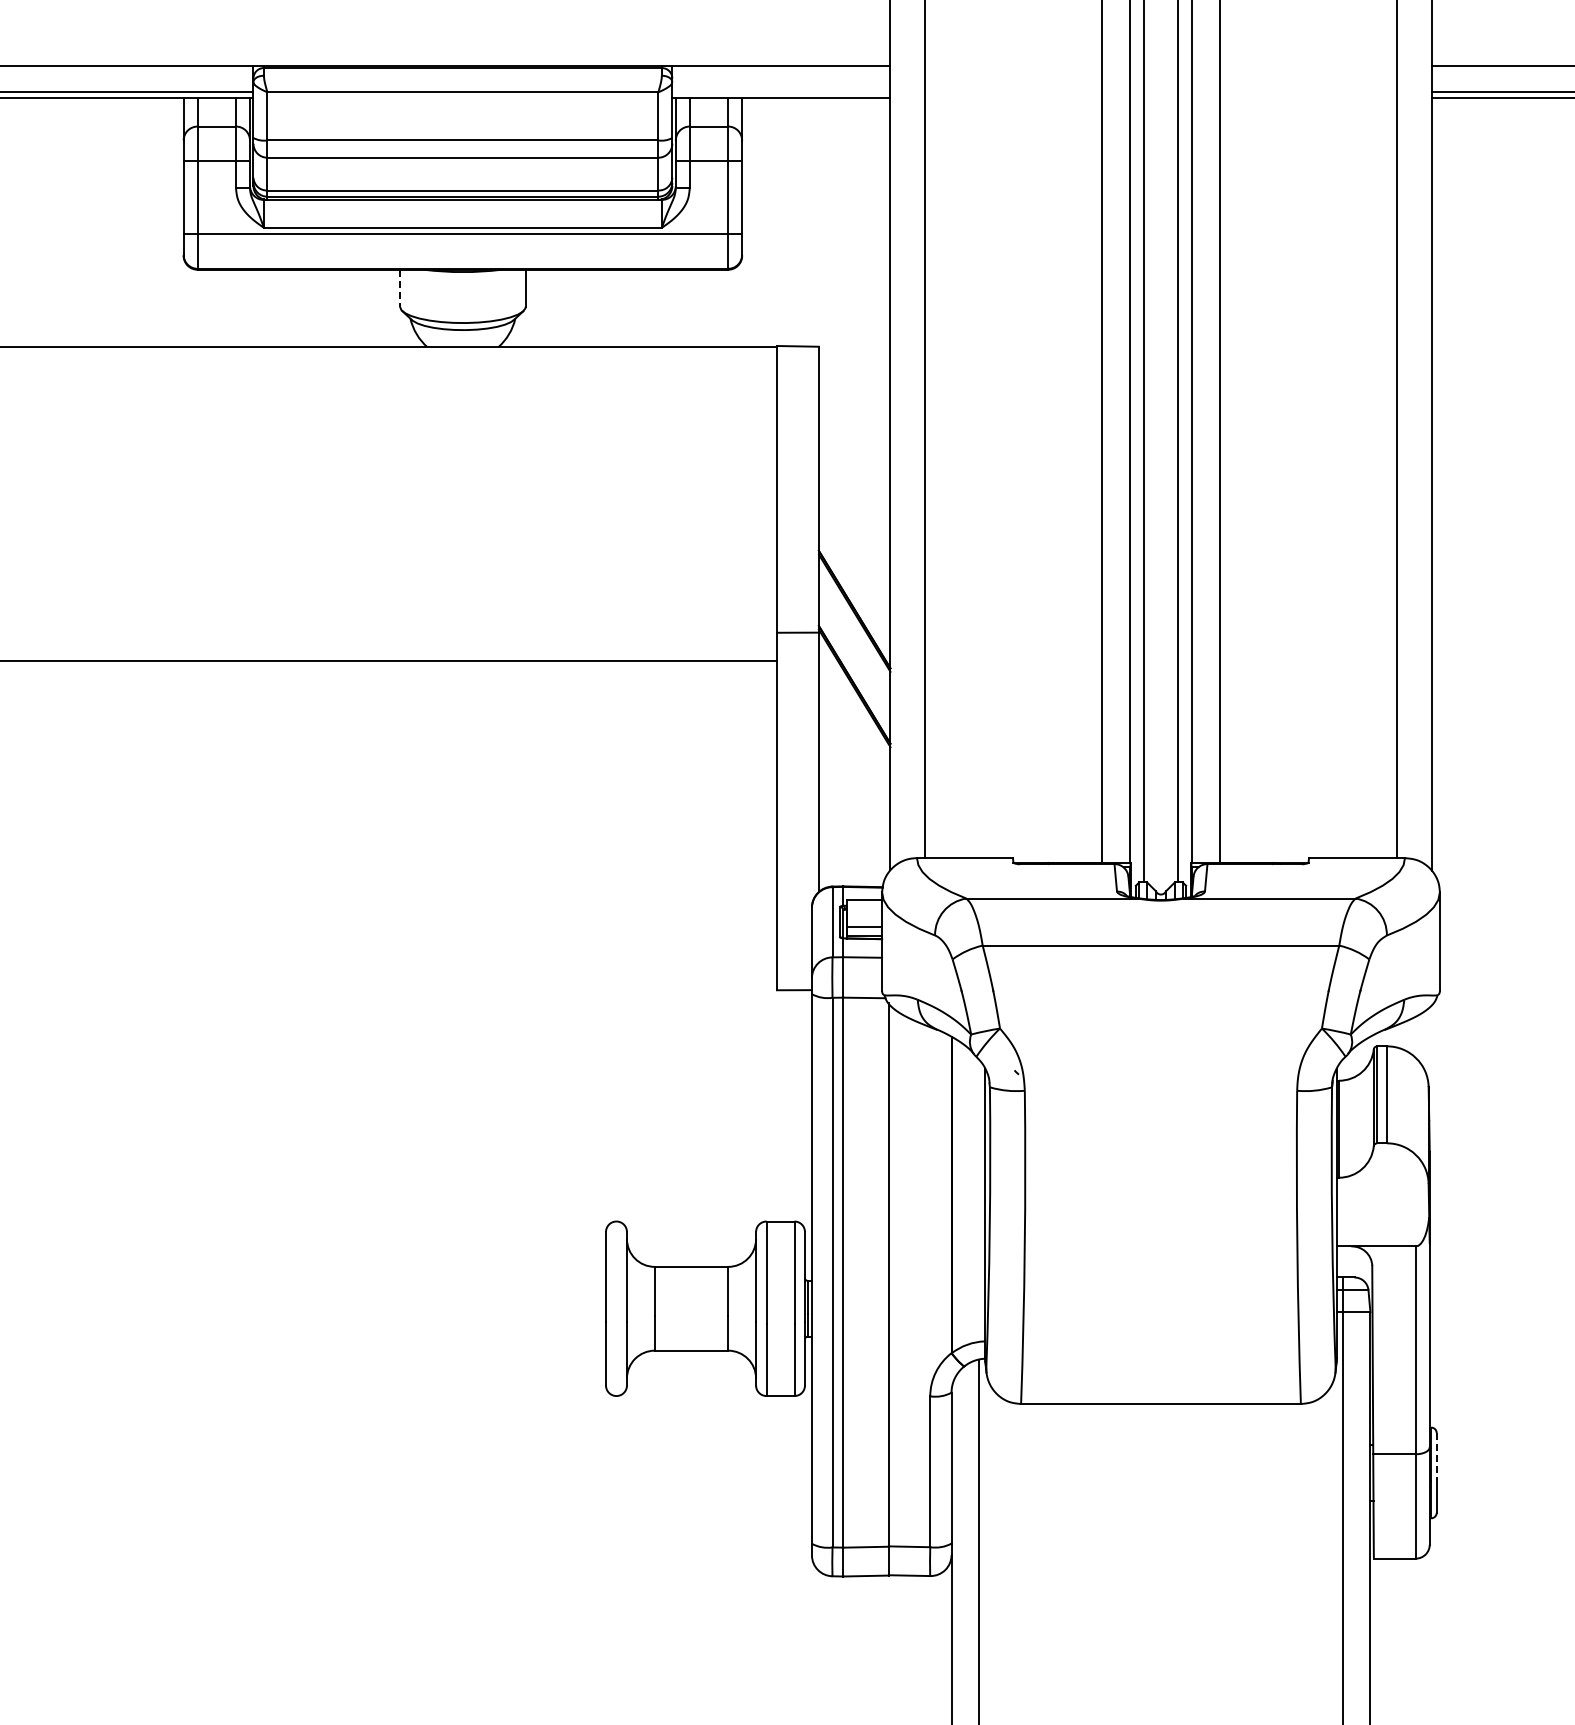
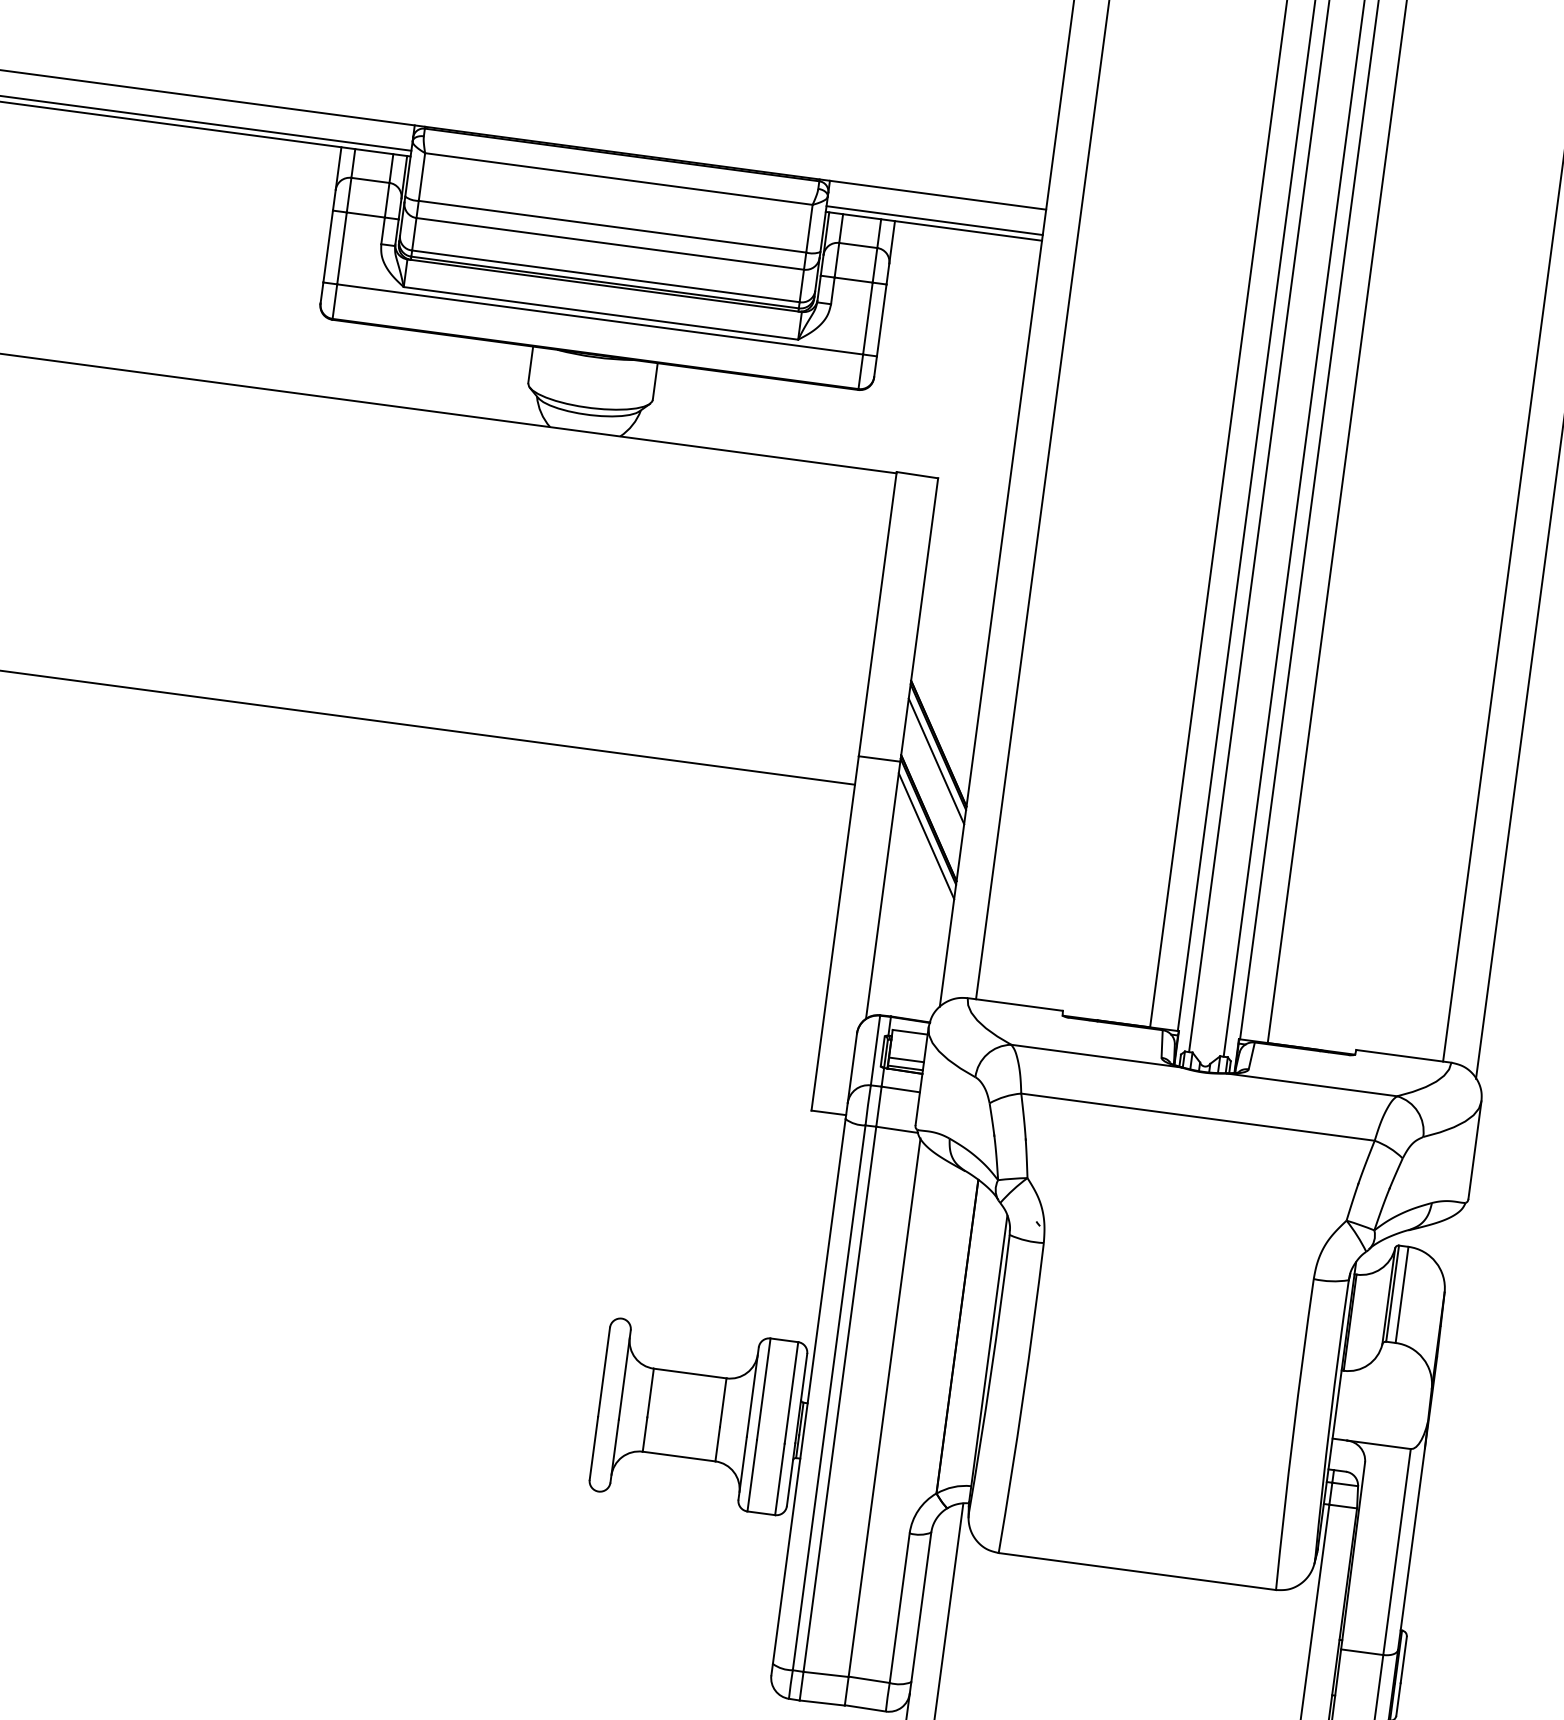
line: (781, 91) -> (934, 220), added
line: (400, 288) -> (531, 365), dashed -> solid
line: (854, 627) -> (936, 761), added
line: (854, 702) -> (926, 835), added
line: (1436, 1457) -> (1403, 1660), dashed -> solid

